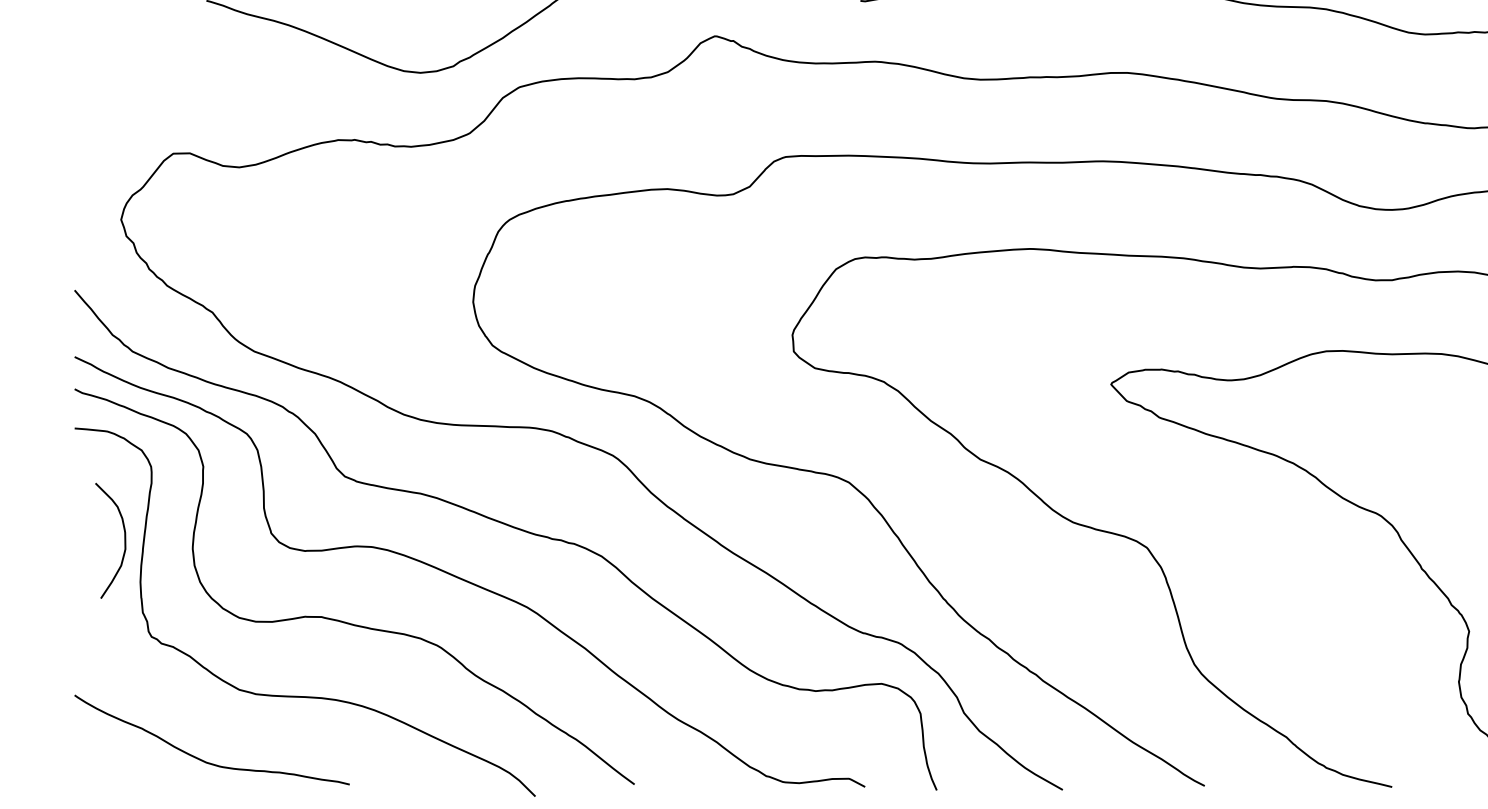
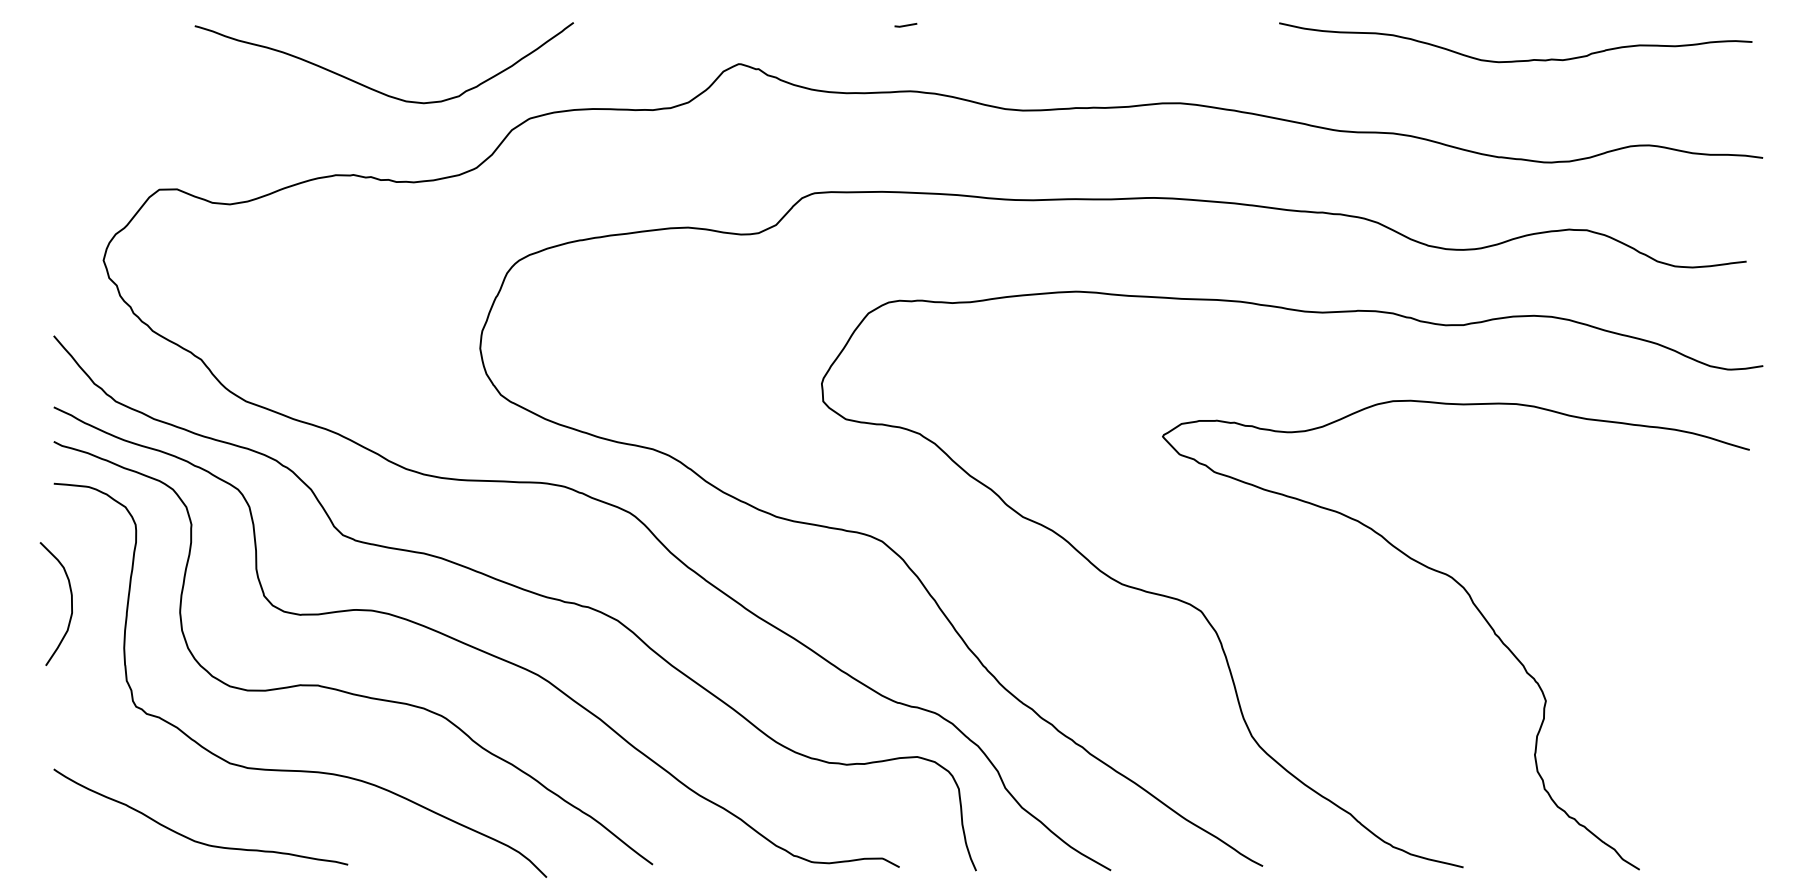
curve: (124, 540) -> (71, 603), moved

